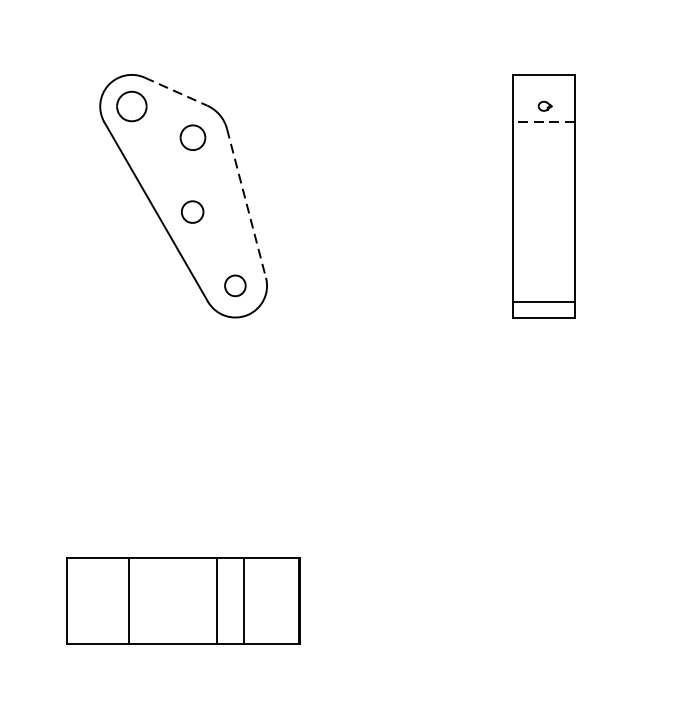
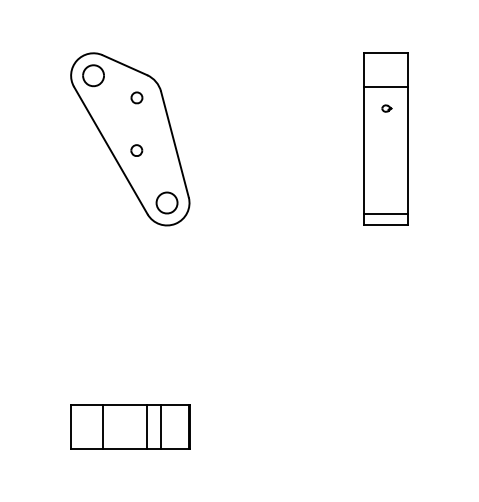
line: (176, 92) -> (125, 65), dashed -> solid
part: (544, 106) -> (386, 108), moved
line: (544, 121) -> (386, 86), dashed -> solid
part: (192, 137) -> (136, 97), size x0.62
line: (245, 203) -> (174, 144), dashed -> solid
part: (192, 211) -> (136, 150), size x0.71
part: (234, 285) -> (166, 202), size x1.43
part: (183, 600) -> (130, 426), size x0.71

